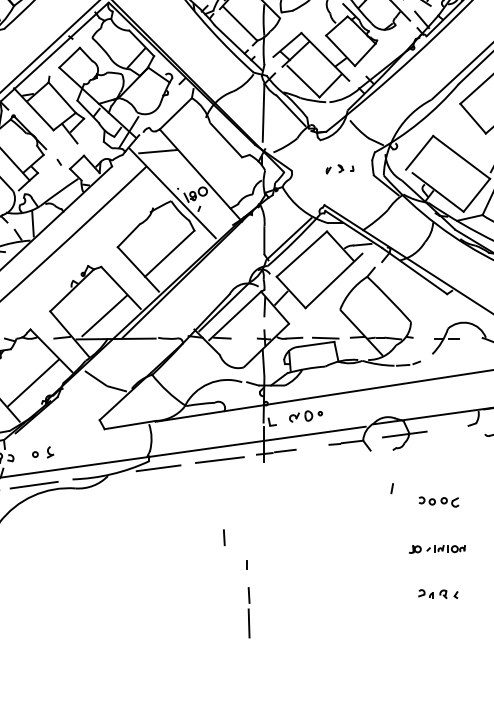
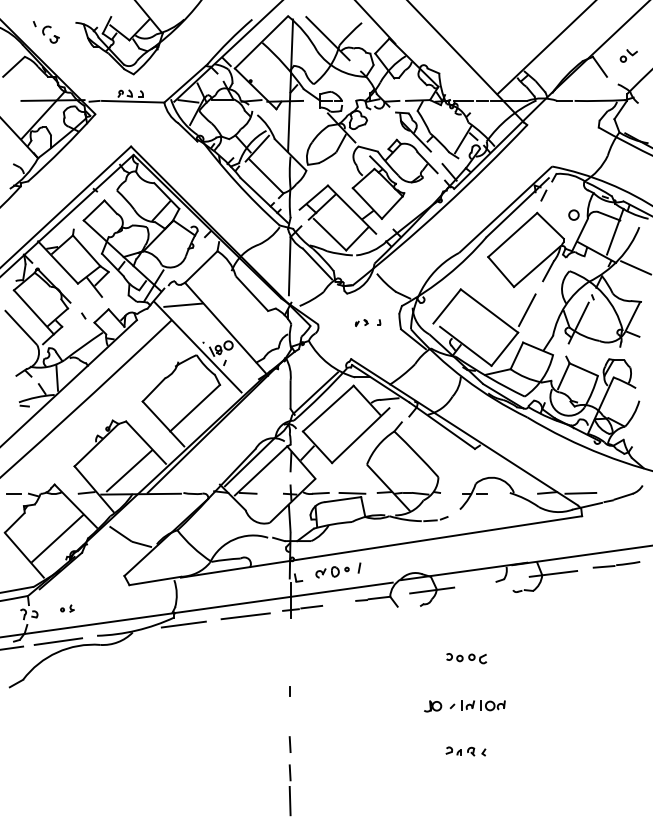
part: (334, 168) -> (361, 322), size x0.71
part: (43, 452) -> (67, 608), size x0.62
line: (392, 488) -> (359, 567), moved
line: (223, 537) -> (289, 744), moved
part: (436, 549) -> (464, 706), size x1.43
line: (246, 565) -> (289, 691), moved
part: (248, 612) -> (289, 790), moved

